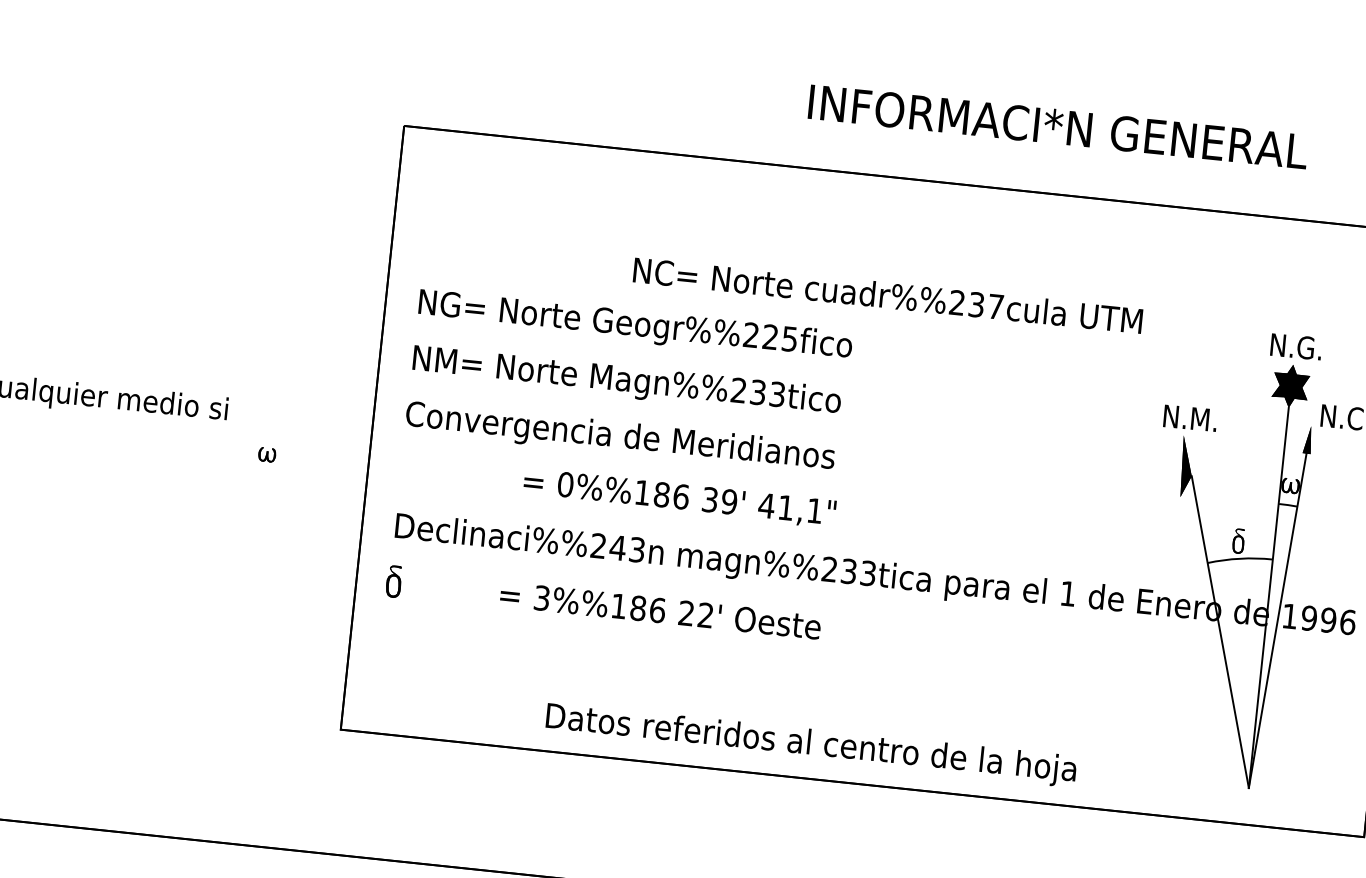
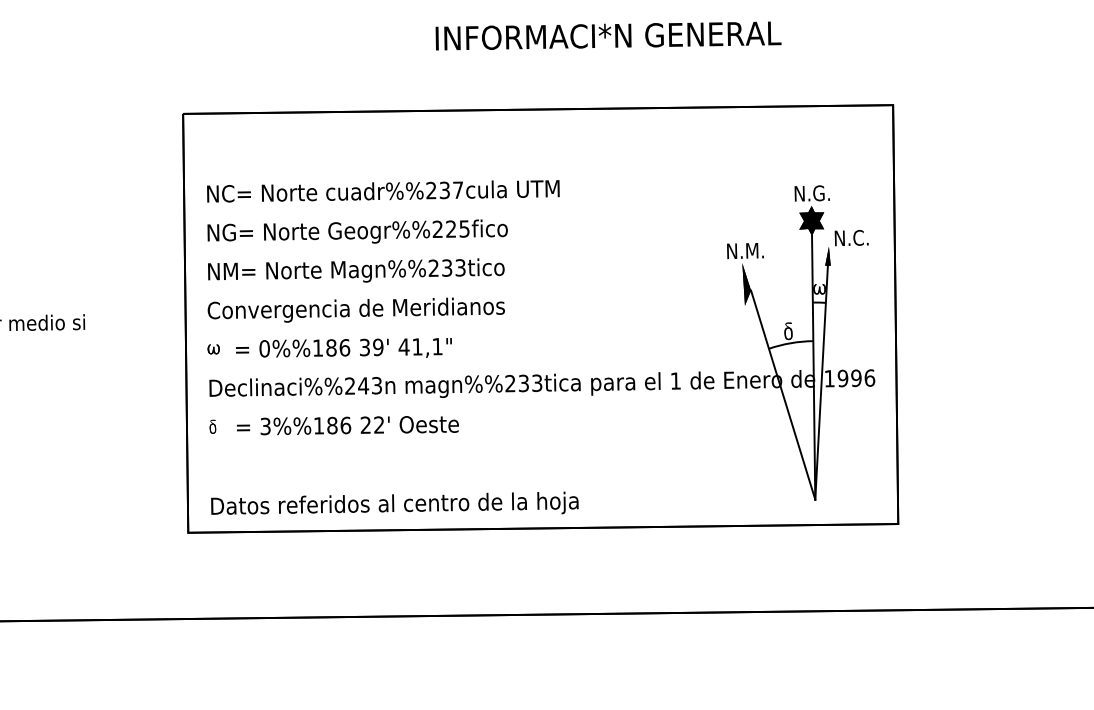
text: (1058, 126) -> (608, 35), moved
text: (888, 296) -> (383, 191), moved
part: (266, 455) -> (213, 349), moved
text: (679, 496) -> (343, 347), moved
part: (393, 580) -> (212, 426), size x0.62
text: (660, 610) -> (347, 425), moved
text: (811, 740) -> (394, 502), moved

